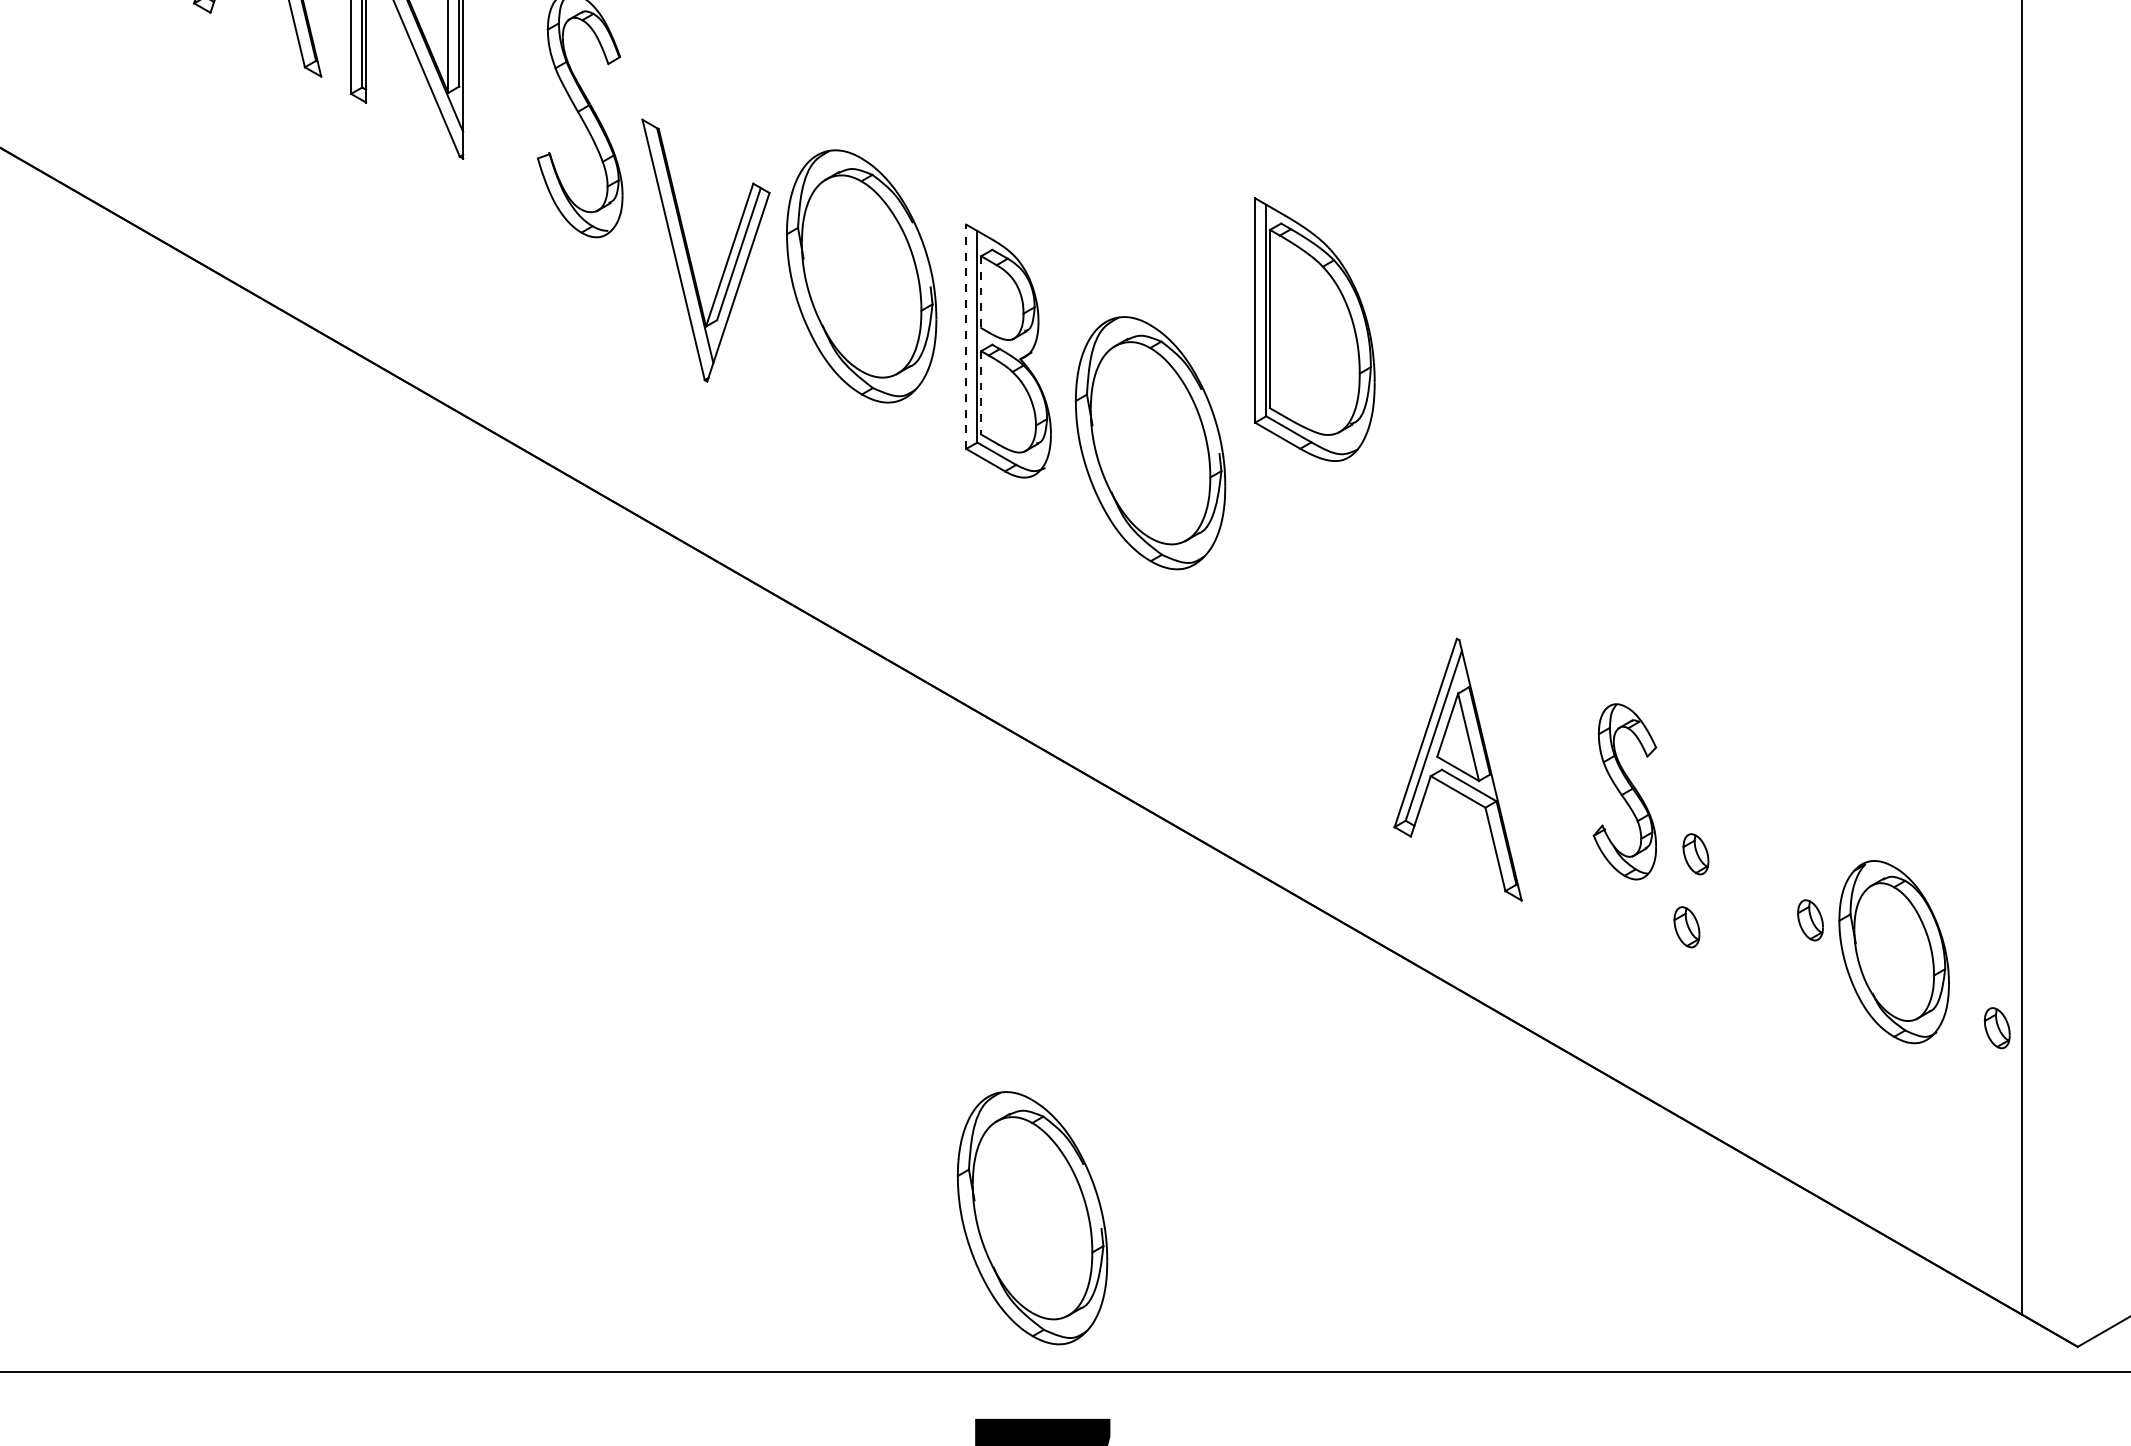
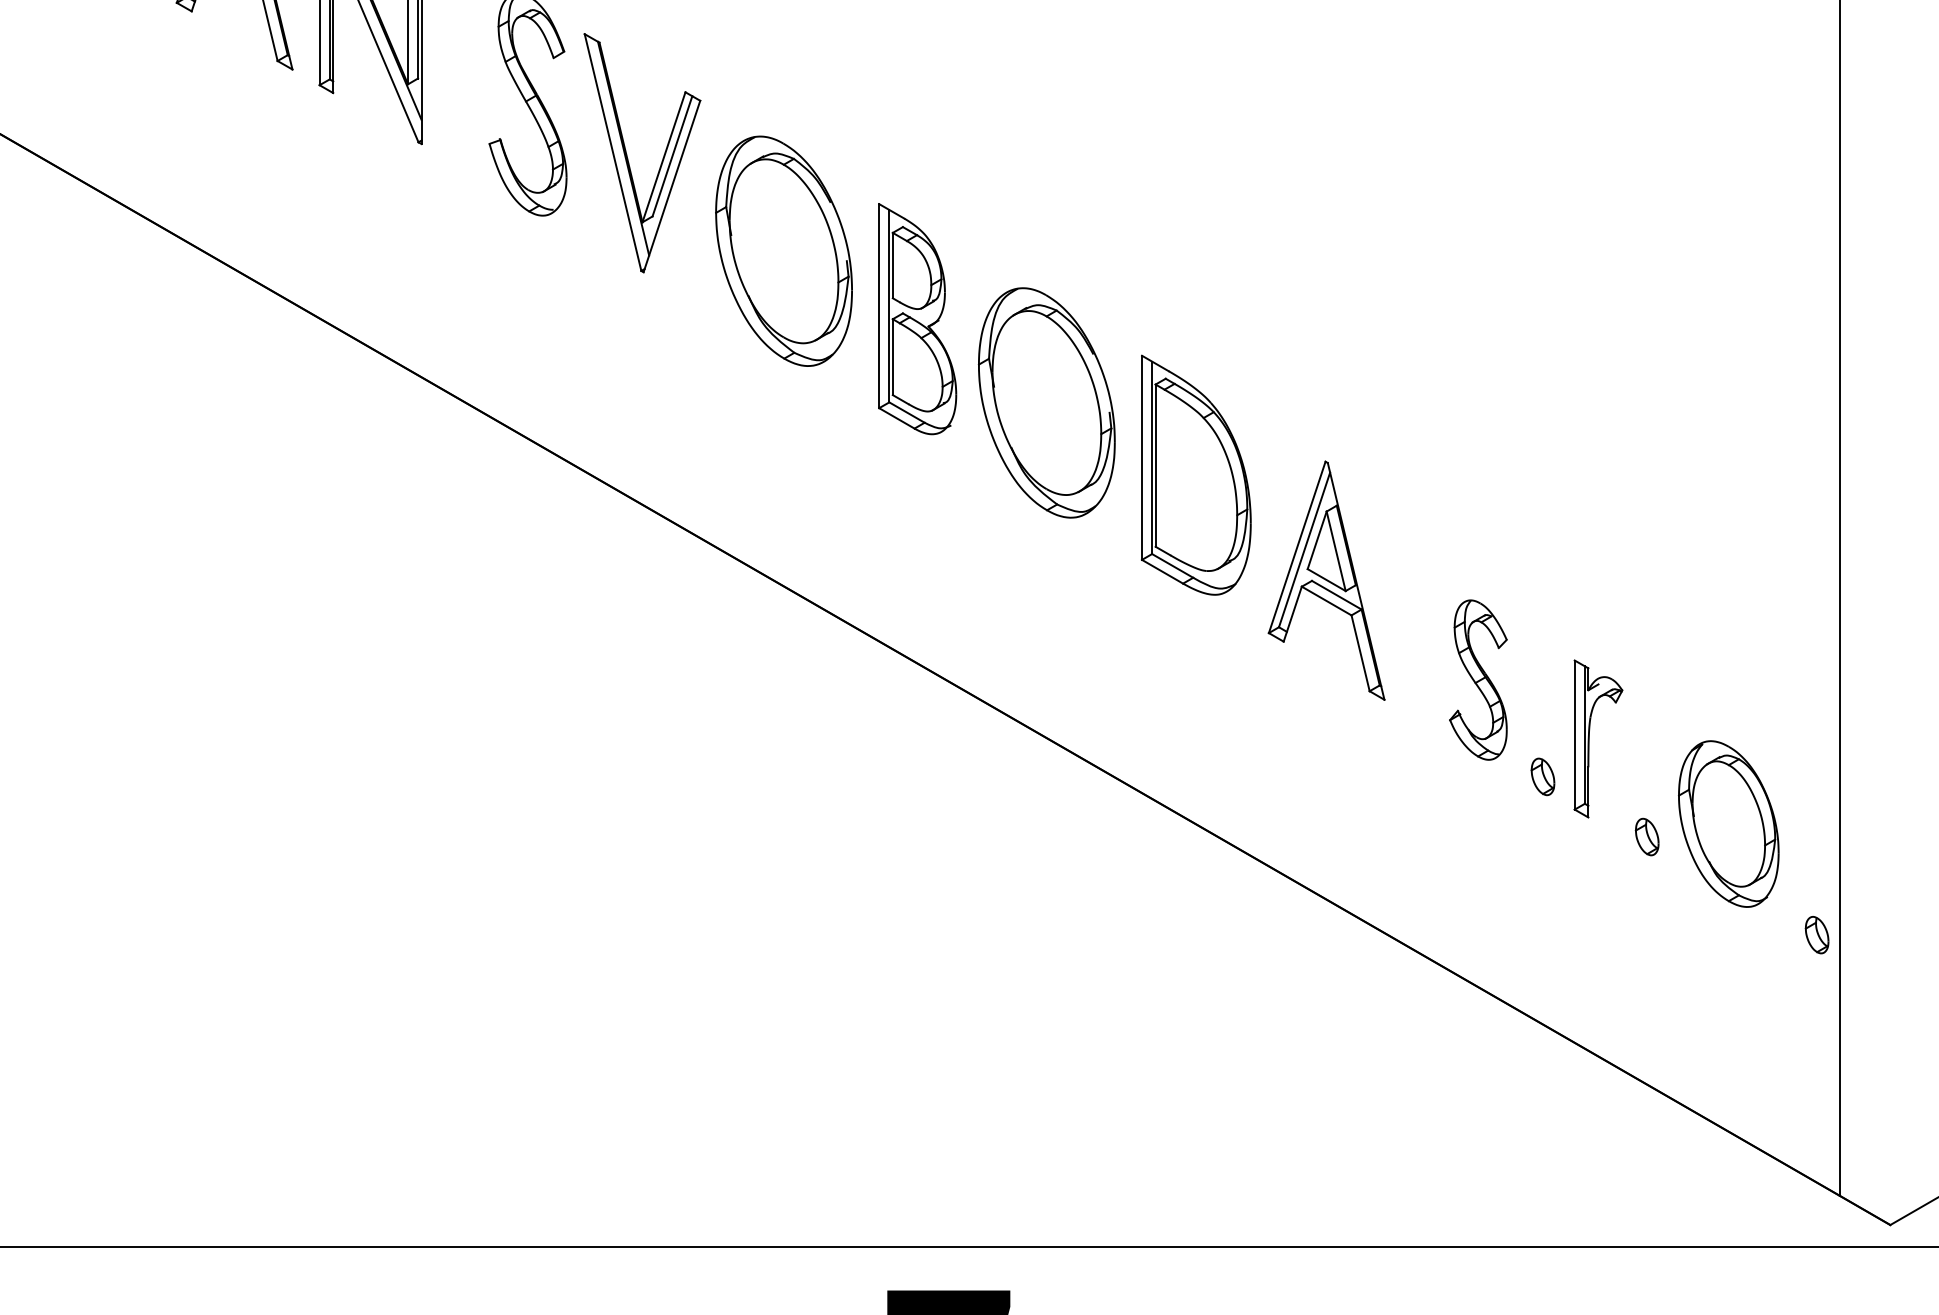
part: (689, 252) -> (627, 154), moved
line: (981, 292) -> (893, 265), dashed -> solid
part: (1314, 329) -> (1196, 475), moved
line: (966, 336) -> (879, 305), dashed -> solid
line: (981, 392) -> (893, 356), dashed -> solid
part: (1457, 769) -> (1326, 580), moved
part: (1624, 791) -> (1478, 679), moved
part: (1747, 812) -> (1589, 738), added
part: (1686, 927) -> (1534, 843), removed
part: (1893, 952) -> (1728, 824), moved
part: (1032, 1218) -> (939, 1108), removed

